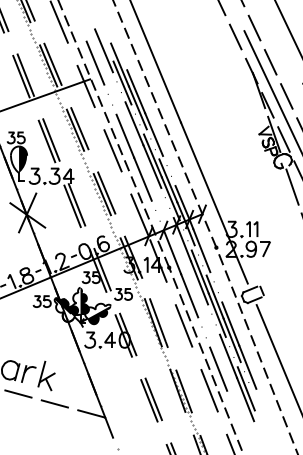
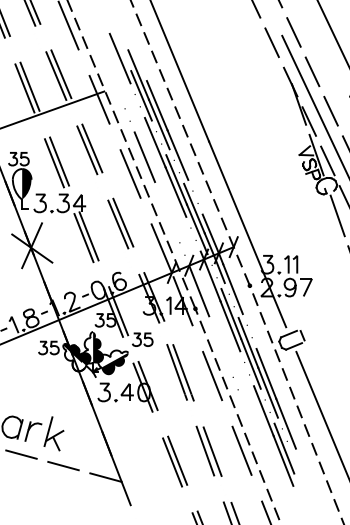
line: (95, 62) -> (110, 72), removed
line: (142, 178) -> (164, 205), removed
line: (189, 295) -> (218, 340), removed
line: (218, 368) -> (252, 425), removed

